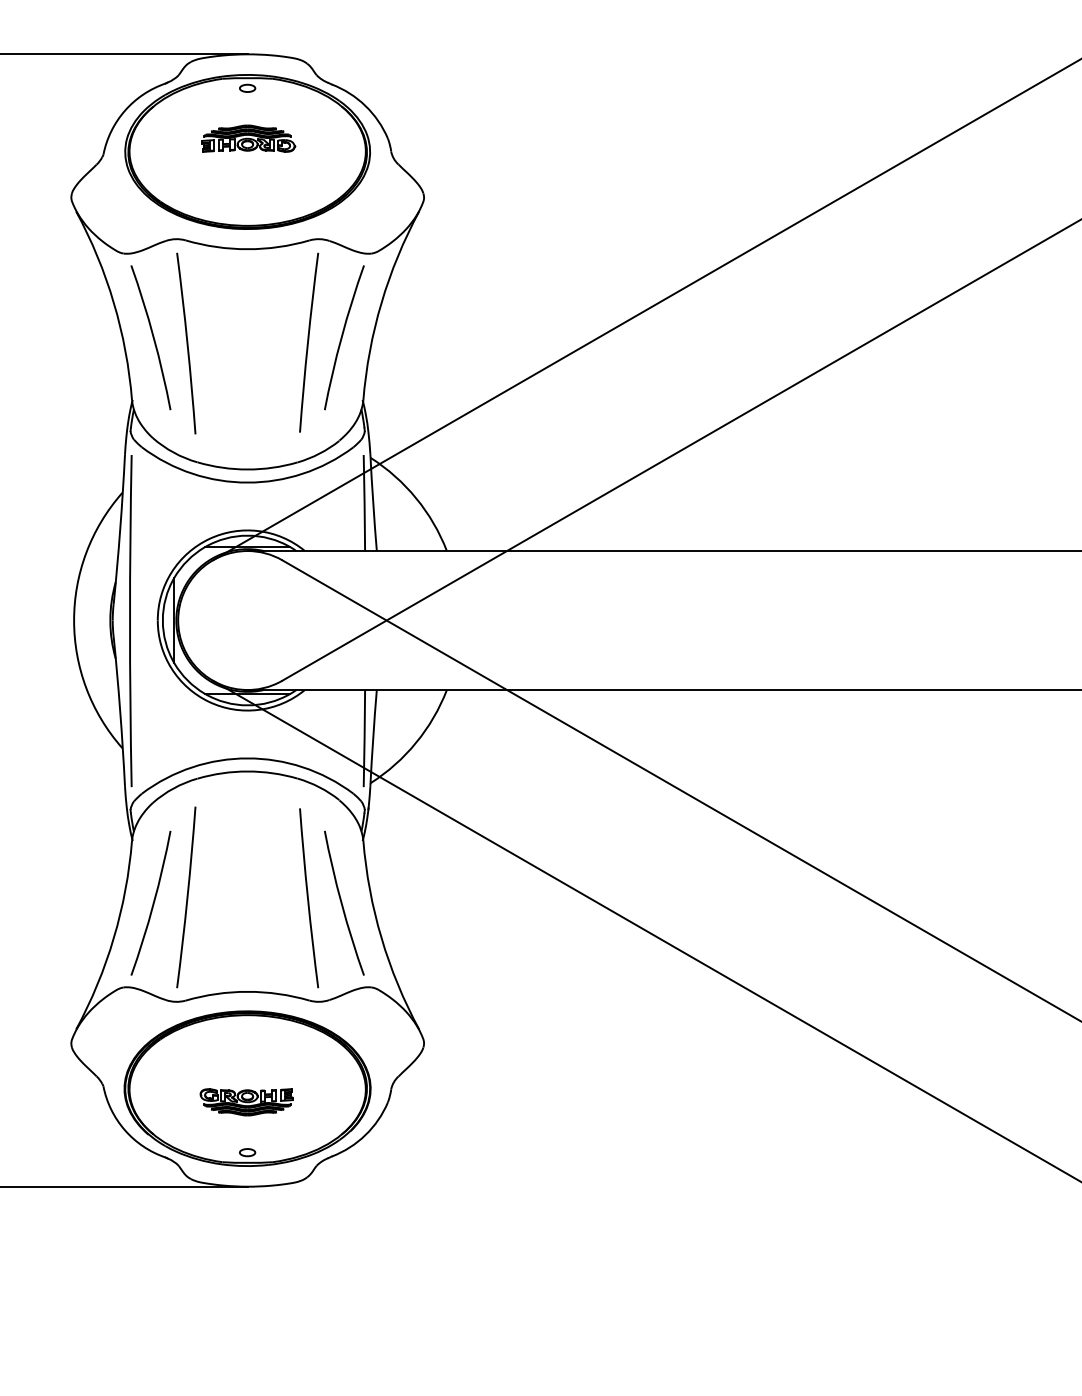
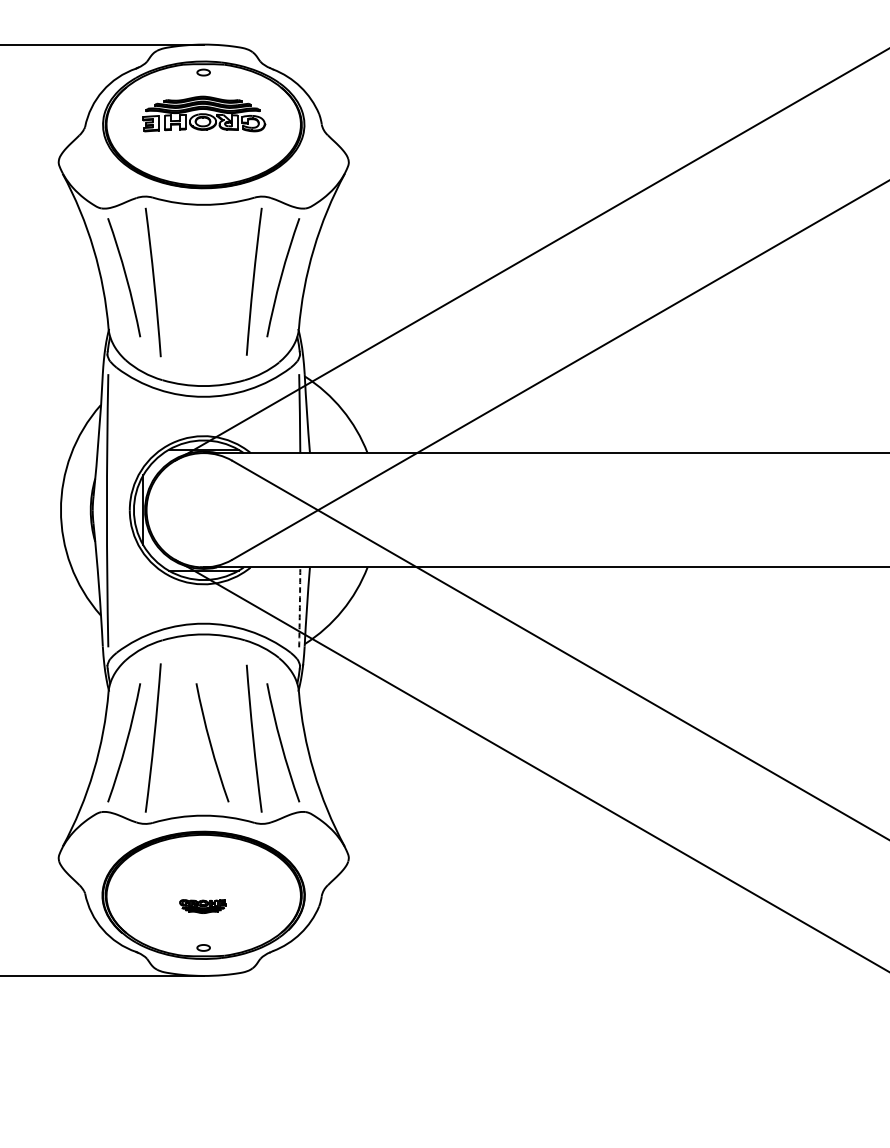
part: (248, 138) -> (204, 113), size x1.6
arc: (364, 738) -> (299, 607), solid -> dashed
arc: (256, 902) -> (210, 742), added
part: (246, 1102) -> (202, 906), size x0.6

